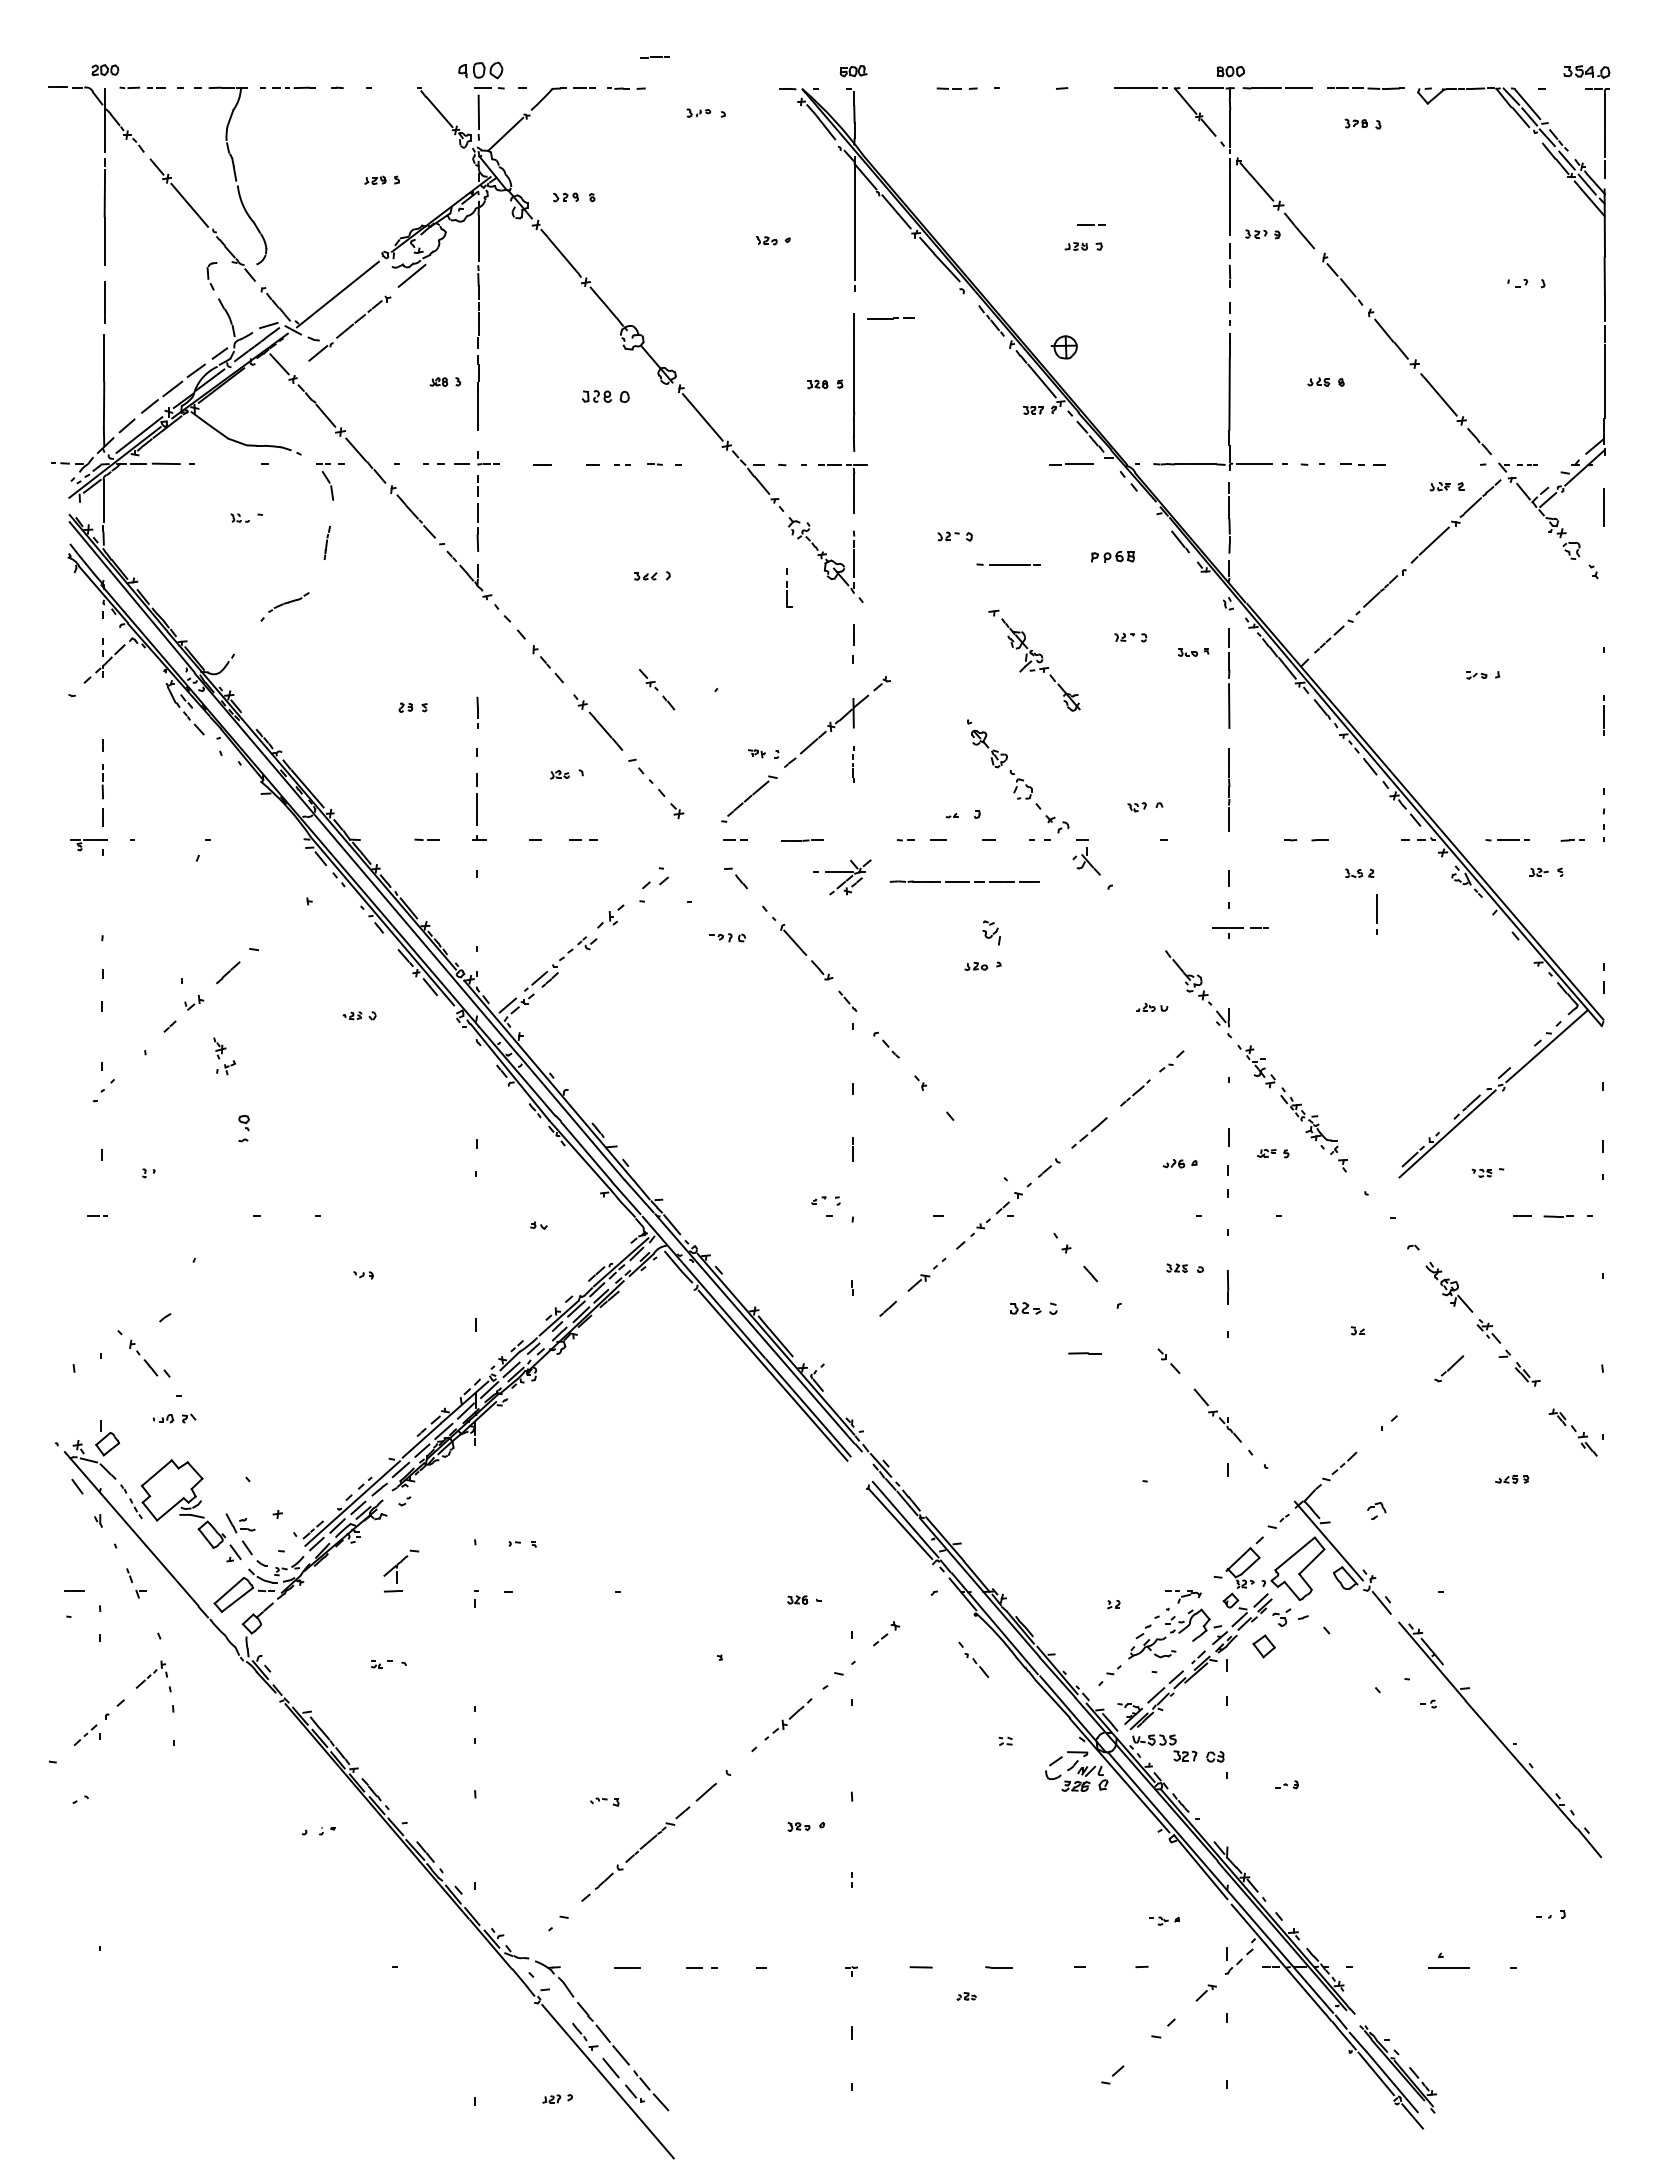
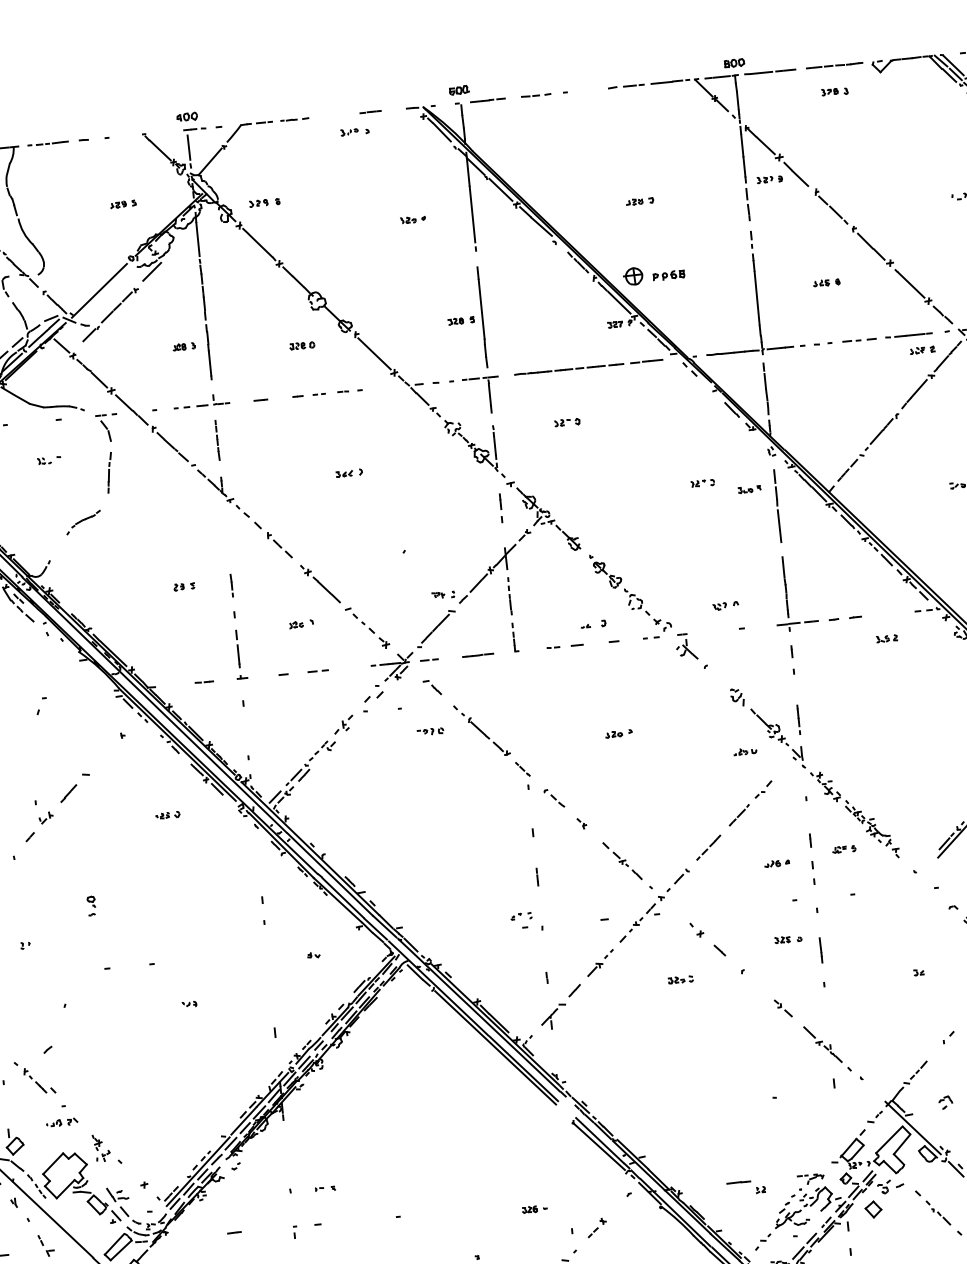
line: (654, 57) -> (370, 112), moved
part: (480, 70) -> (187, 117), size x0.62
line: (1091, 224) -> (634, 84), moved
line: (890, 318) -> (487, 100), moved
part: (605, 396) -> (302, 345), size x0.71
part: (478, 513) -> (217, 440), size x0.71
part: (327, 542) -> (109, 472), size x1.67
part: (1112, 556) -> (668, 275), moved
line: (1008, 564) -> (908, 335), moved
part: (789, 587) -> (515, 636), moved
part: (1034, 660) -> (543, 516), moved
part: (657, 689) -> (628, 865), moved
part: (853, 764) -> (509, 596), size x1.43
part: (842, 877) -> (393, 667), moved
line: (964, 881) -> (568, 369), moved
line: (1376, 914) -> (798, 719), moved
part: (991, 932) -> (737, 697), moved
part: (1240, 932) -> (797, 626), moved
part: (224, 1056) -> (101, 1148), moved
part: (1033, 1308) -> (680, 979), size x0.71
line: (1084, 1353) -> (738, 1182), moved
part: (401, 1566) -> (553, 1016), moved
part: (973, 1659) -> (938, 1212), moved

